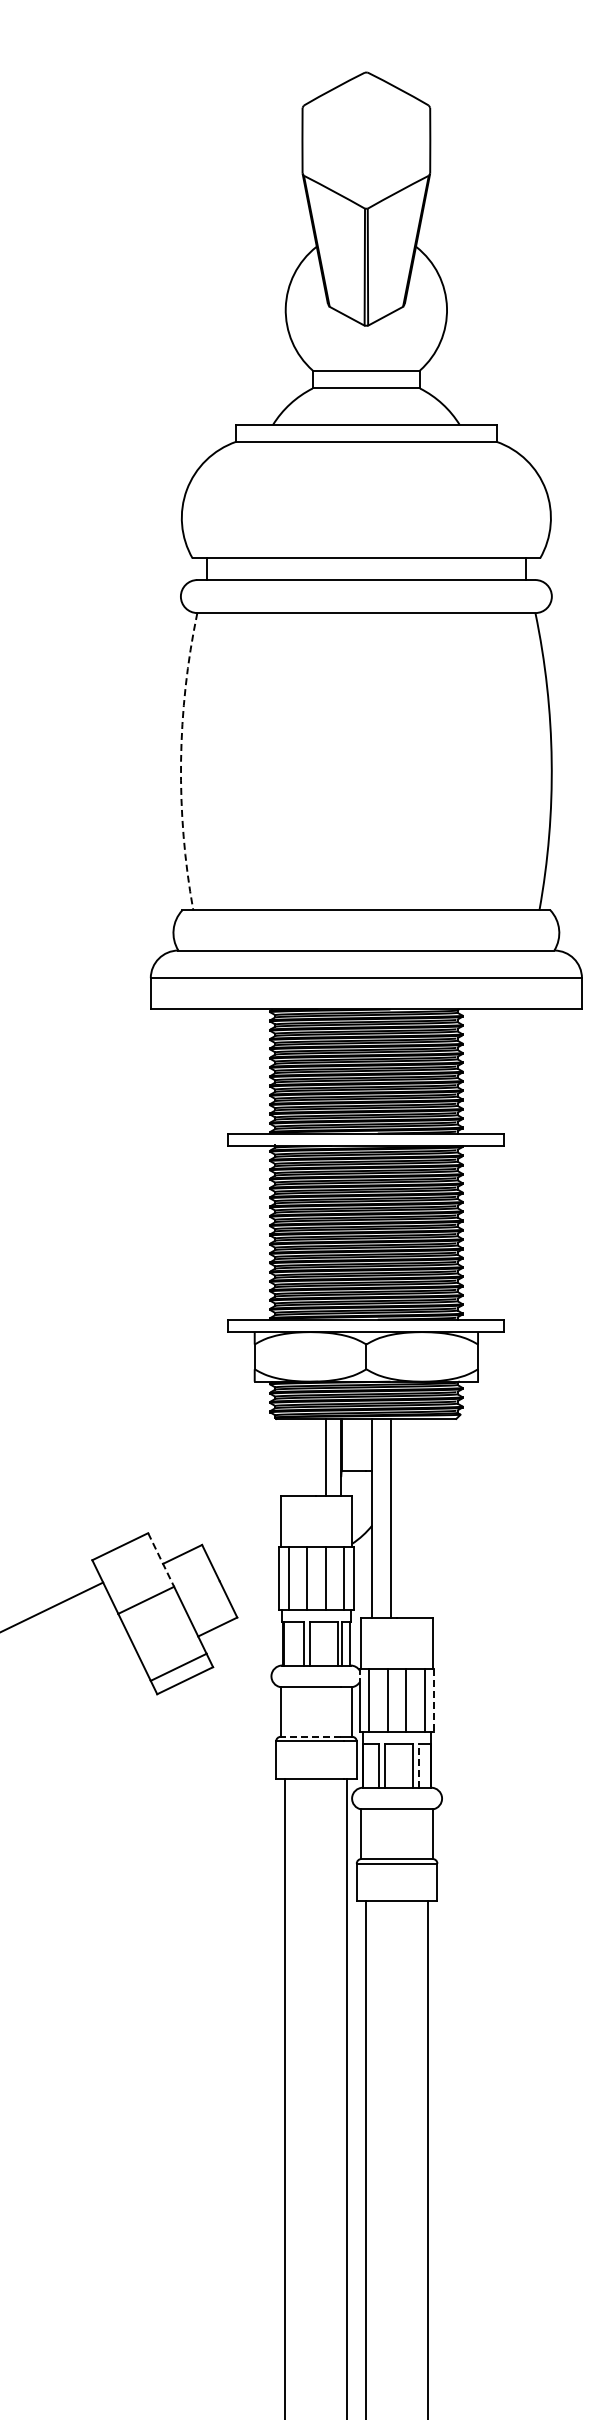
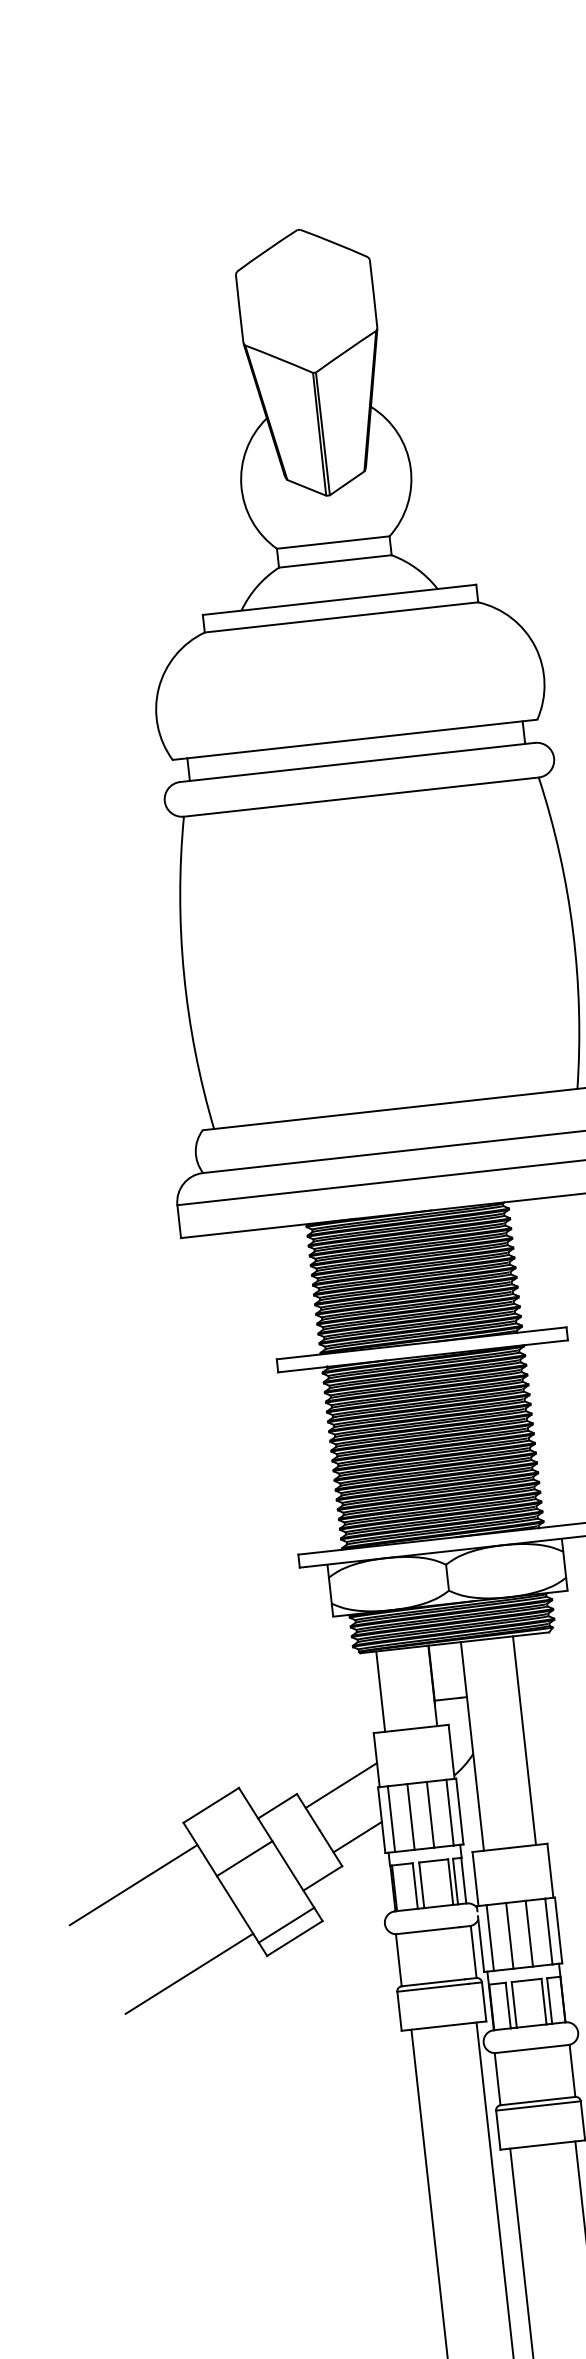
arc: (181, 761) -> (184, 974), dashed -> solid
line: (325, 1456) -> (380, 1690), moved
line: (390, 1517) -> (523, 1739), moved
line: (244, 1541) -> (341, 1785), added
line: (161, 1560) -> (256, 1815), dashed -> solid
line: (254, 1591) -> (357, 1836), added
line: (434, 1701) -> (558, 1931), dashed -> solid
line: (82, 1702) -> (189, 1973), added
line: (310, 1736) -> (432, 1982), dashed -> solid
line: (418, 1766) -> (549, 2001), dashed -> solid

